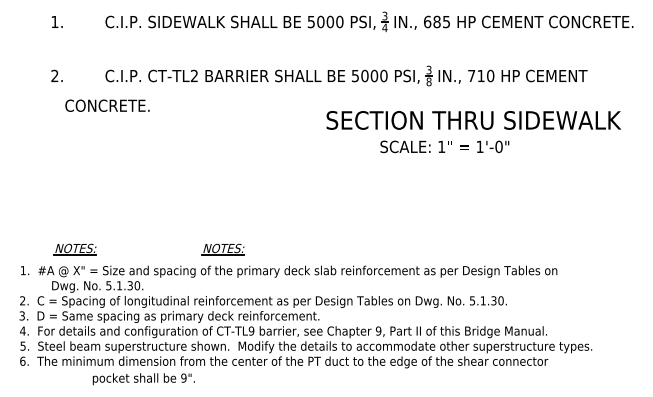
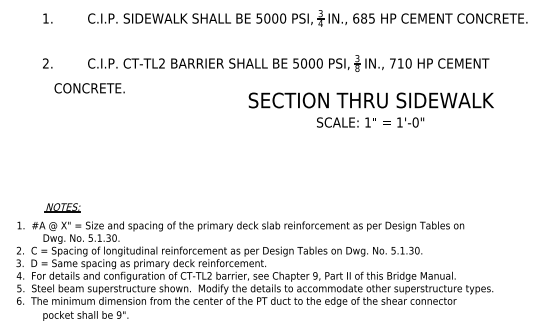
text: (473, 120) -> (371, 100), moved
part: (222, 249) -> (185, 207), removed
text: (251, 330) -> (209, 275), CT-TL9 -> CT-TL2
text: (143, 379) -> (85, 316), moved

